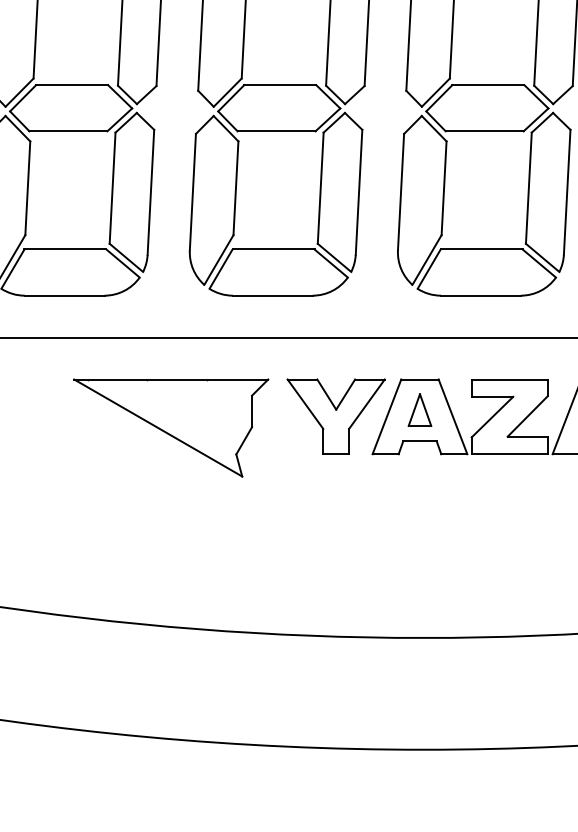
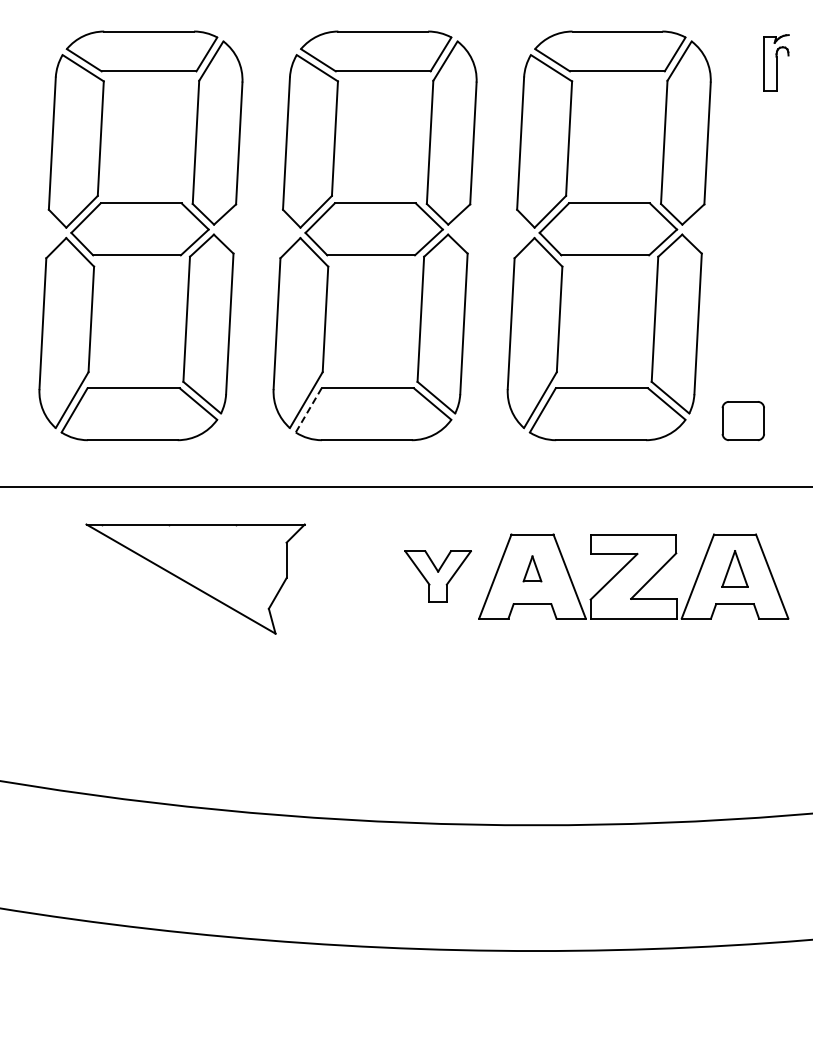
line: (220, 269) -> (308, 410), solid -> dashed
part: (419, 409) -> (532, 568), size x0.7
part: (335, 416) -> (437, 576), size x0.6
part: (171, 427) -> (195, 578), moved

